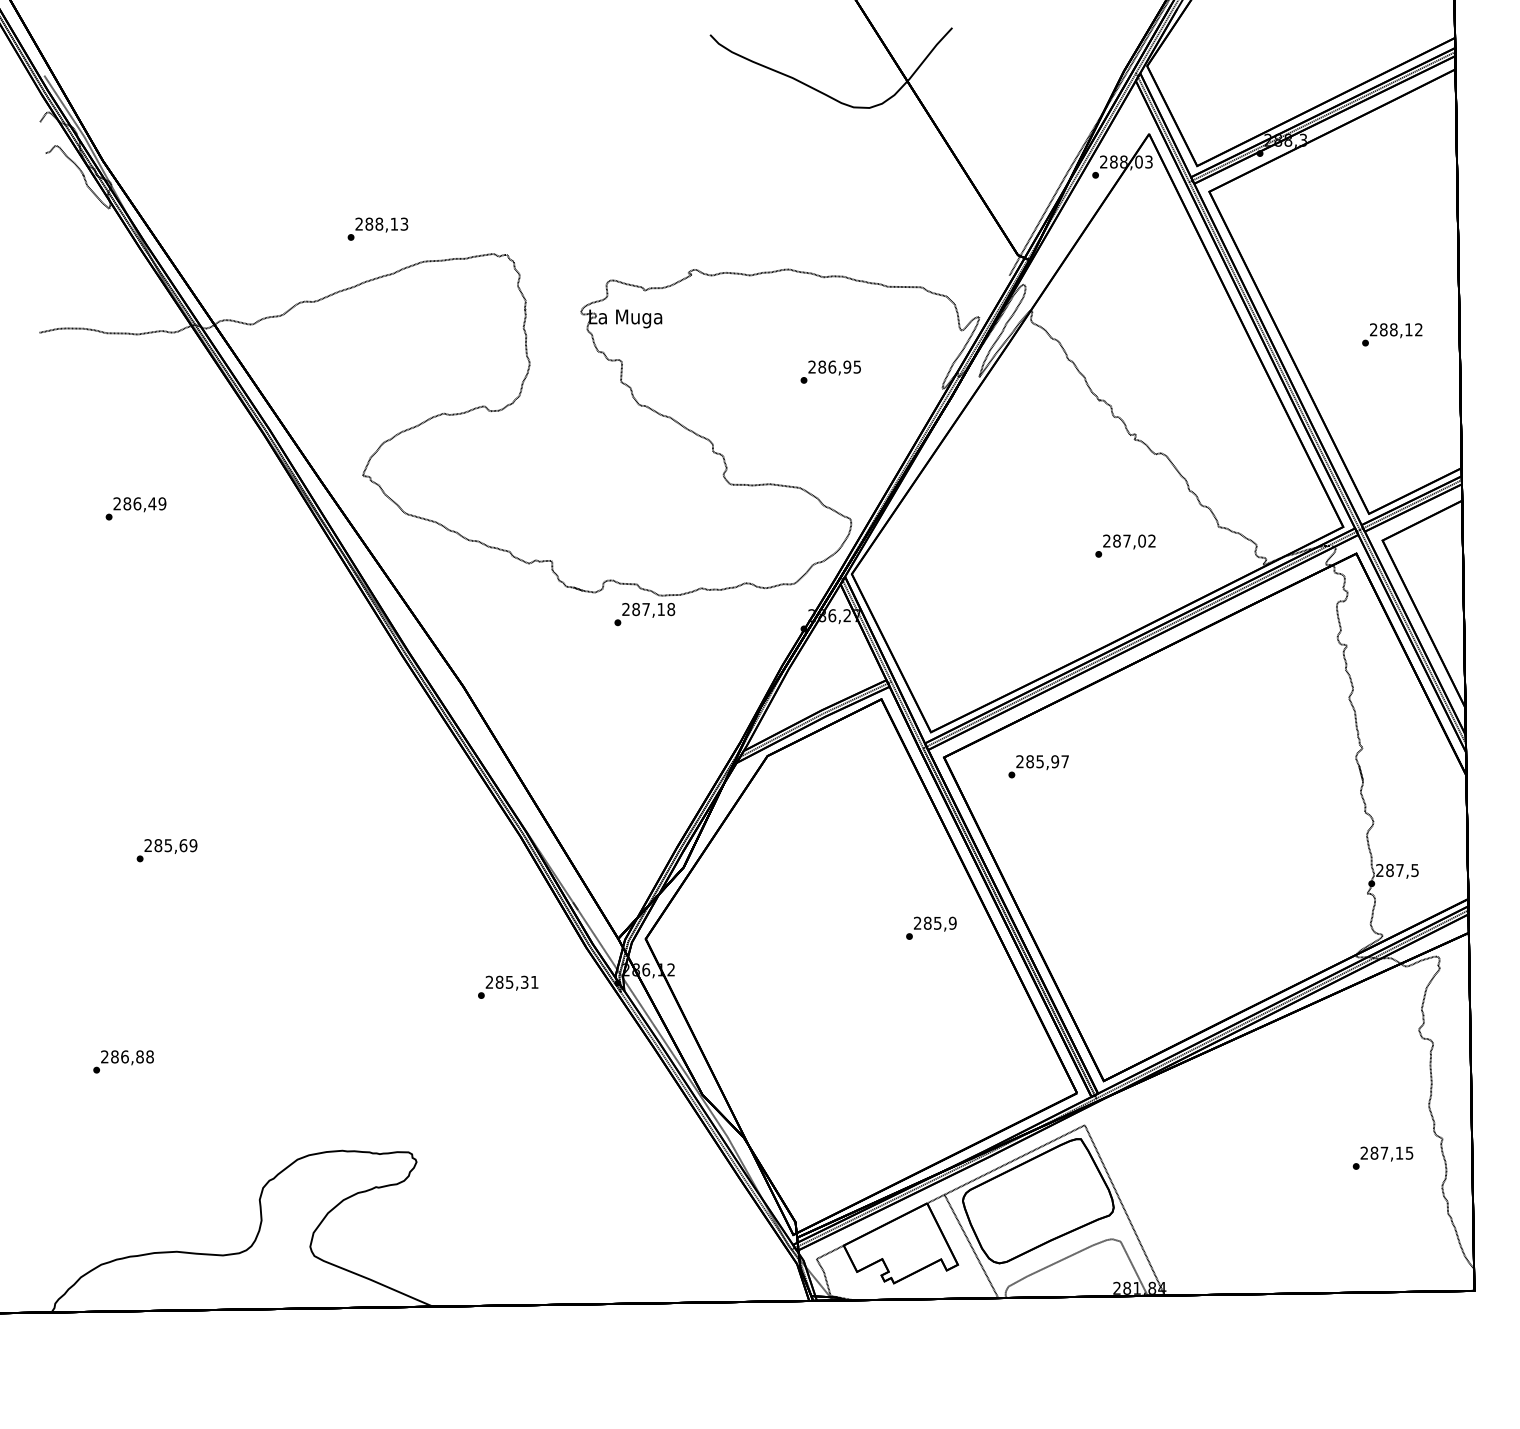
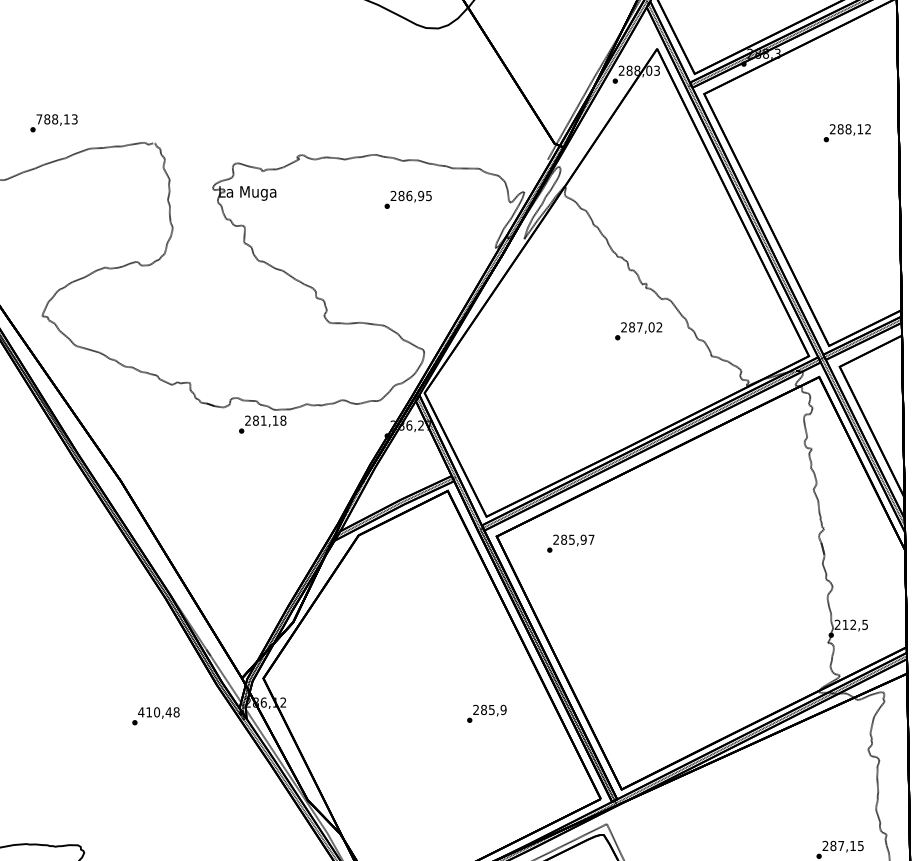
text: (358, 223) -> (38, 118), 288,13 -> 788,13
text: (1392, 334) -> (847, 132), moved
text: (830, 371) -> (407, 199), moved
text: (1125, 545) -> (638, 330), moved
text: (645, 609) -> (263, 420), 287,18 -> 281,18
text: (1394, 870) -> (849, 624), 287,5 -> 212,5
text: (931, 927) -> (486, 713), moved
text: (511, 981) -> (158, 711), 285,31 -> 410,48

